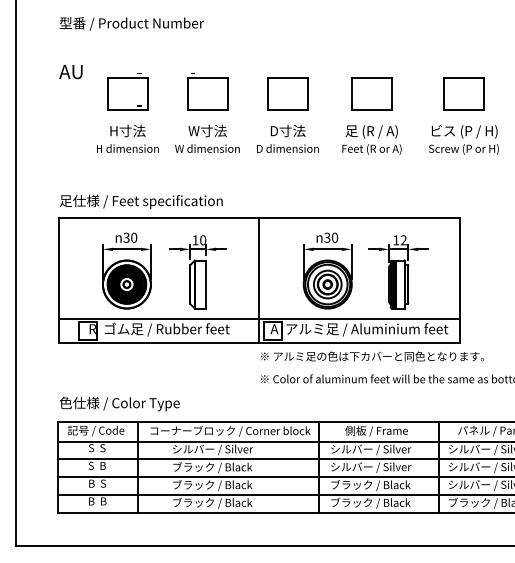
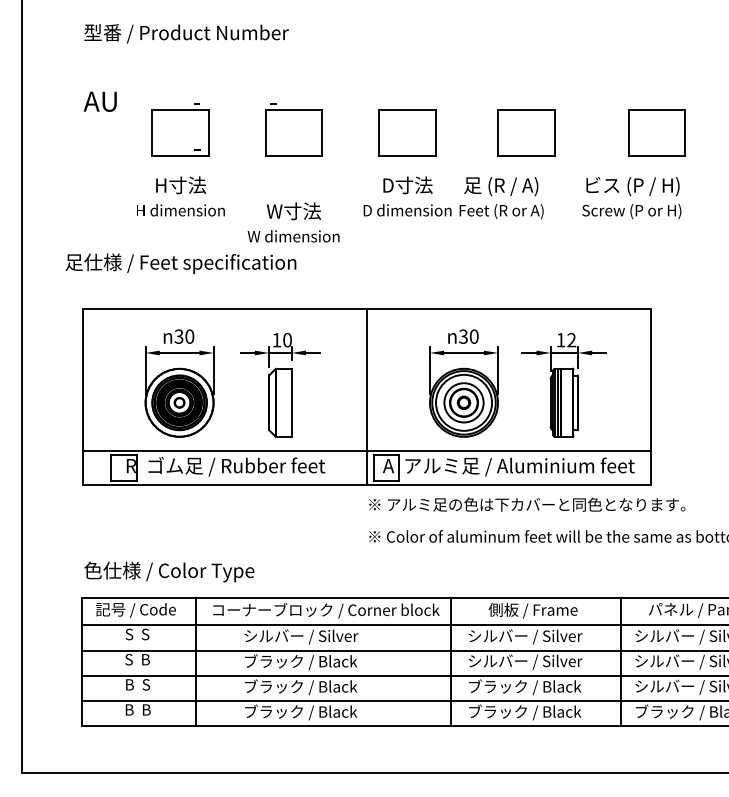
text: (207, 138) -> (293, 222), moved
text: (371, 140) -> (501, 198), moved
text: (463, 140) -> (631, 198), moved
text: (140, 201) -> (180, 263), moved

